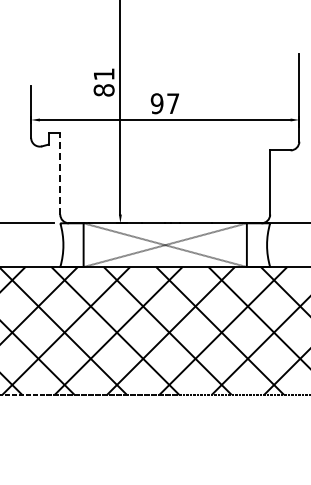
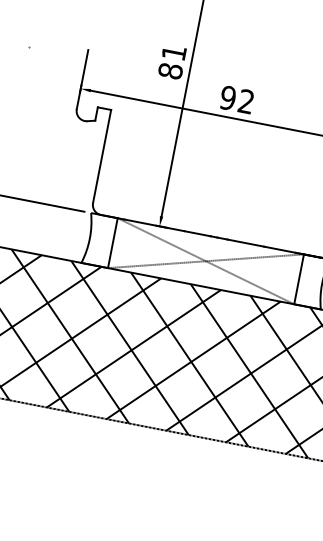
text: (173, 103) -> (246, 101), 97 -> 92
line: (60, 173) -> (102, 156), dashed -> solid

